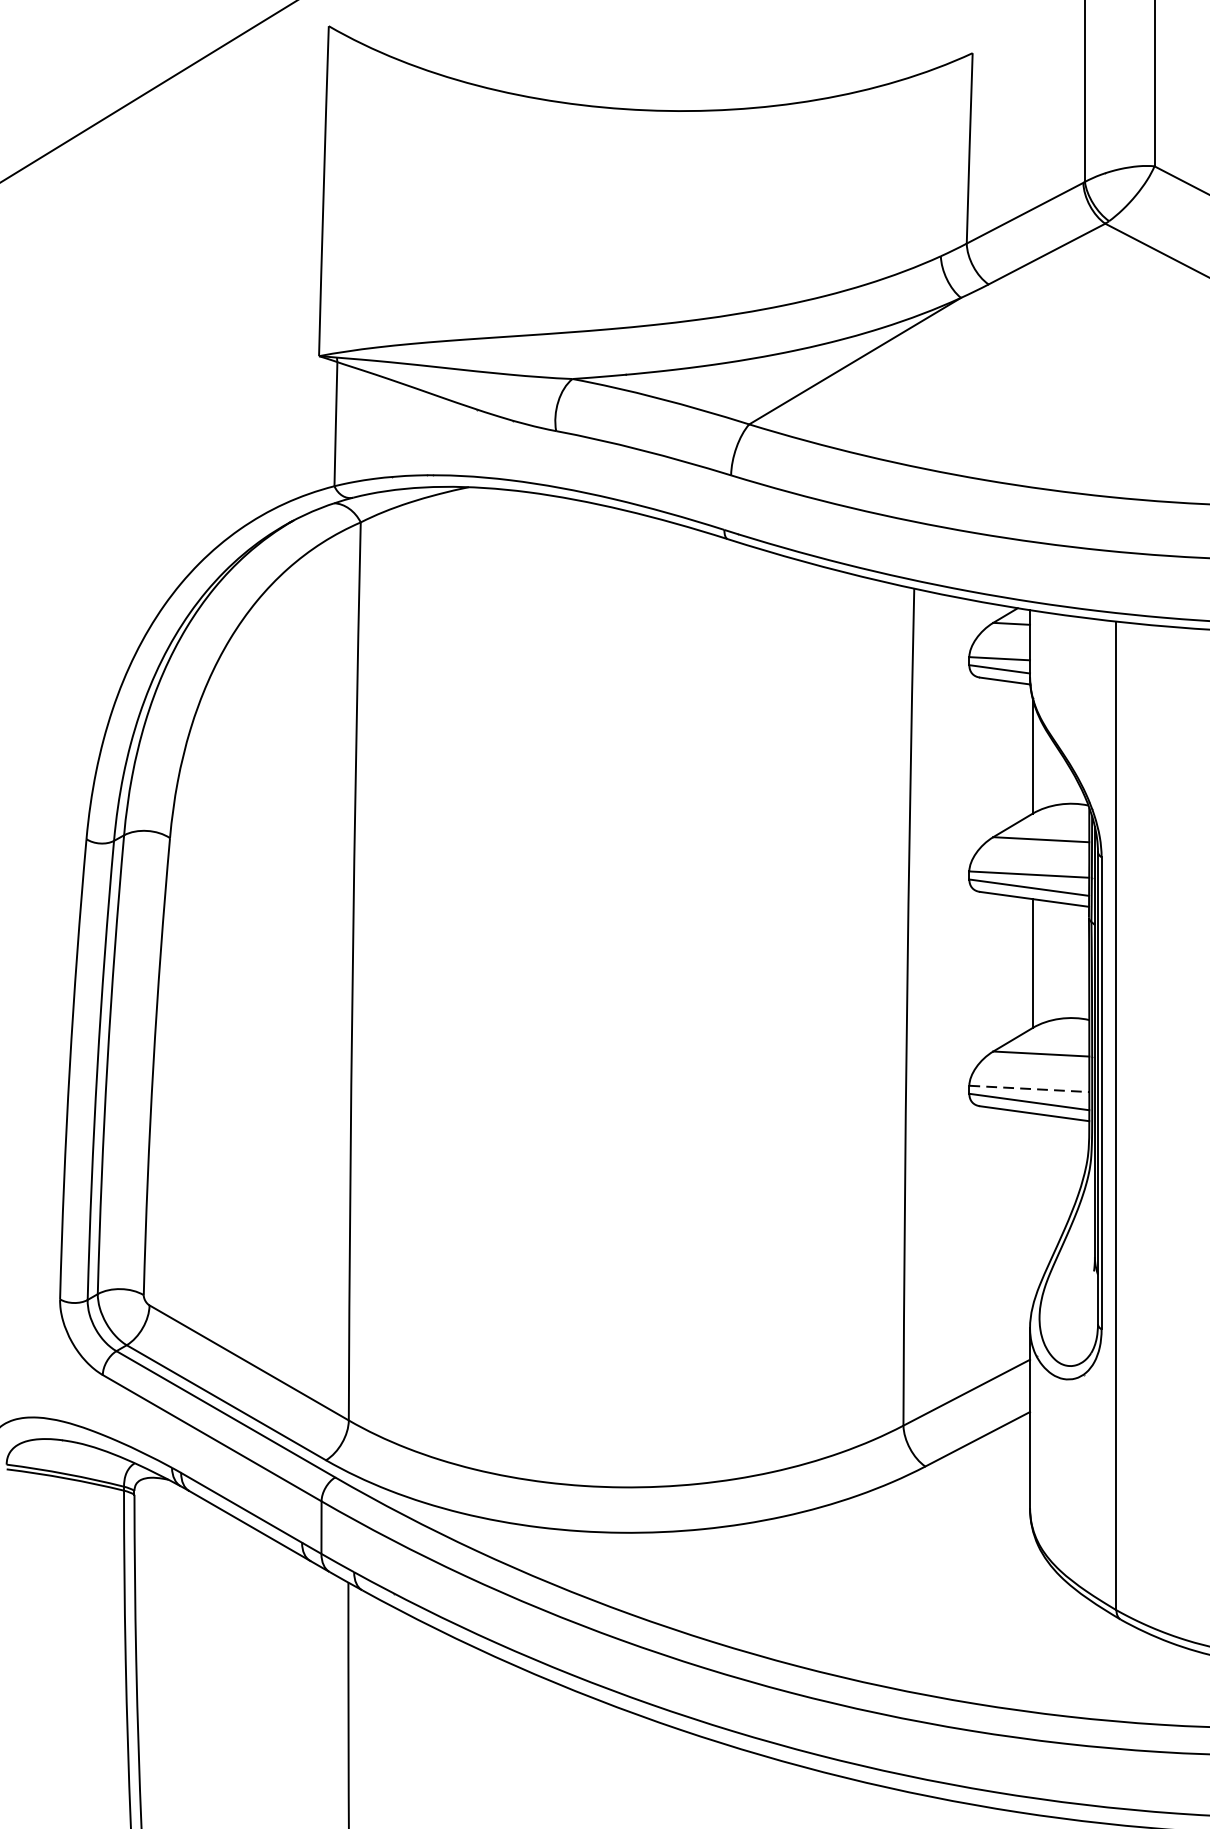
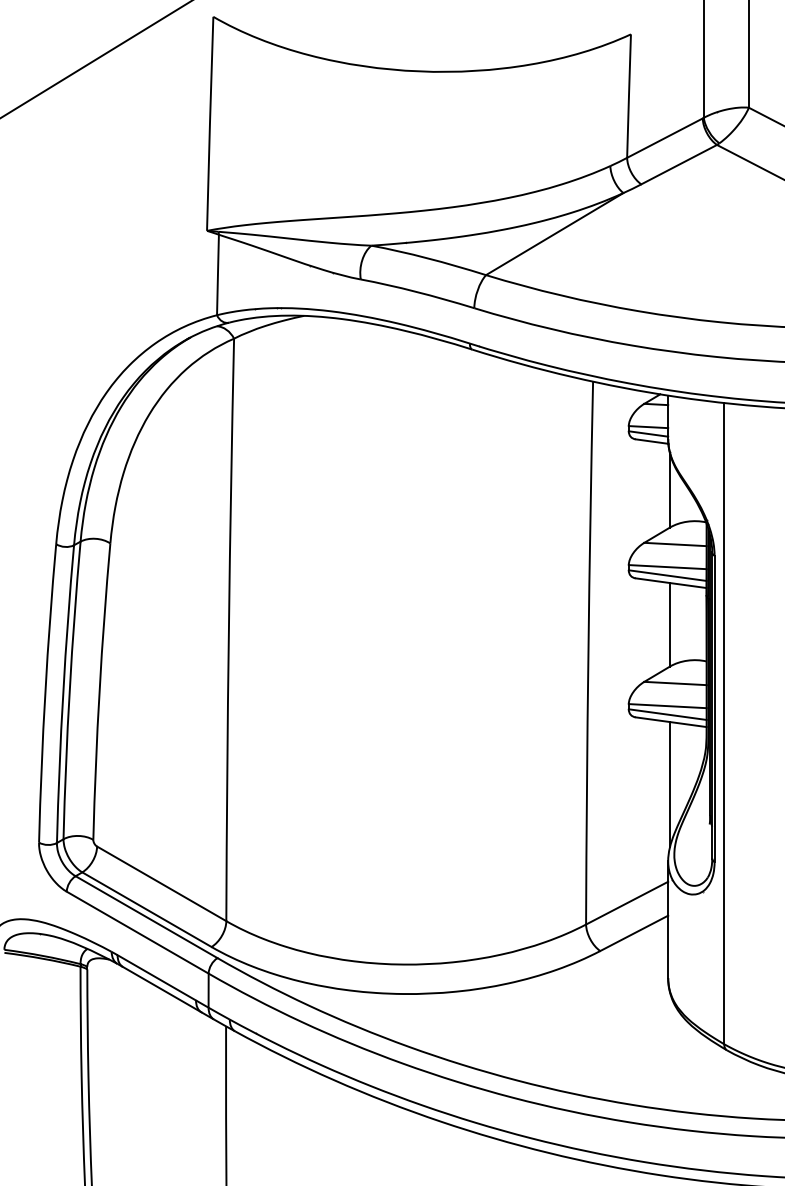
line: (1028, 1089) -> (667, 706), dashed -> solid
line: (1032, 1209) -> (669, 784), added

